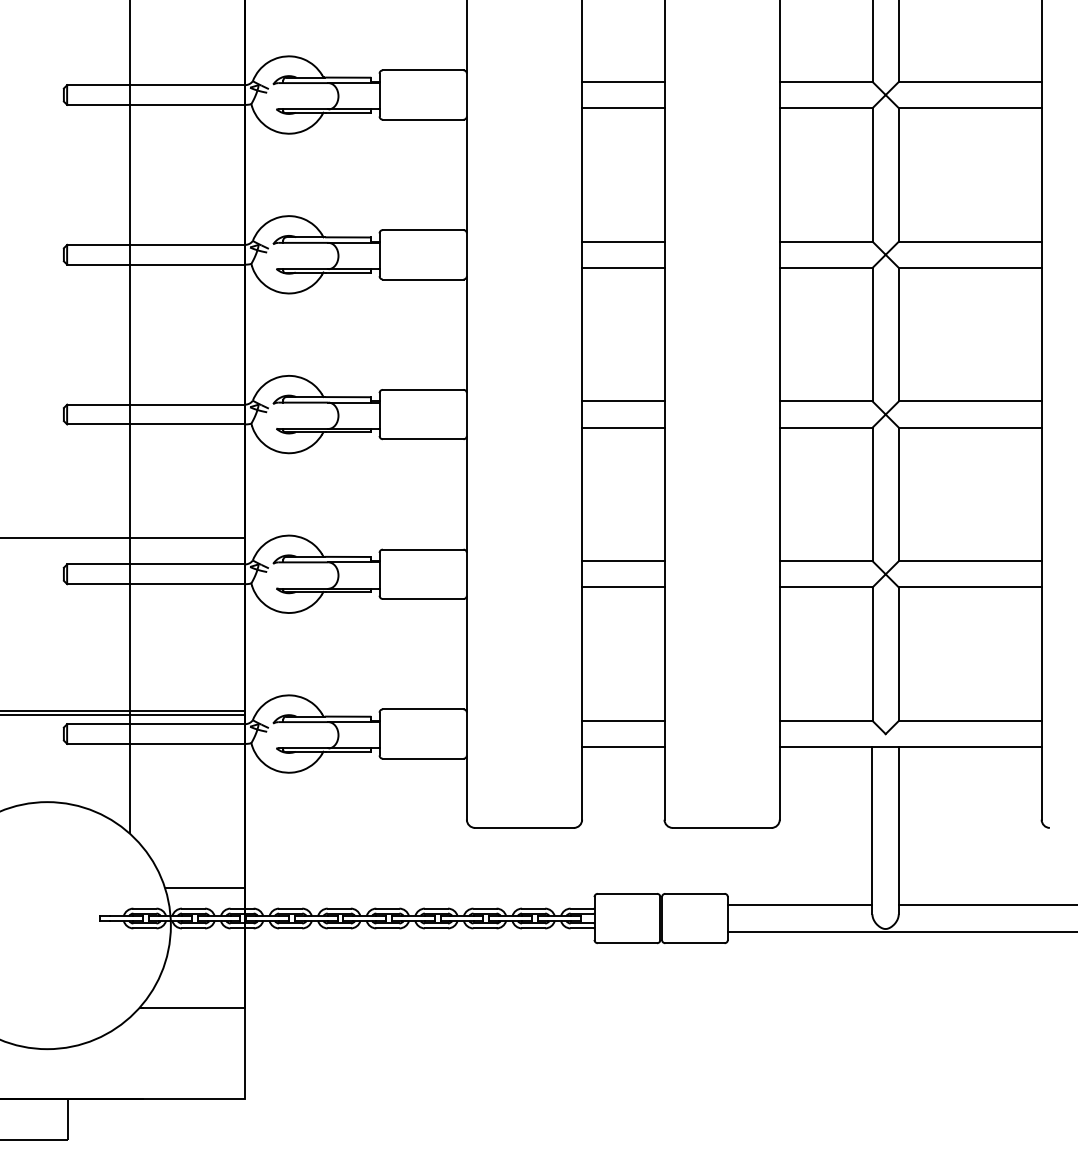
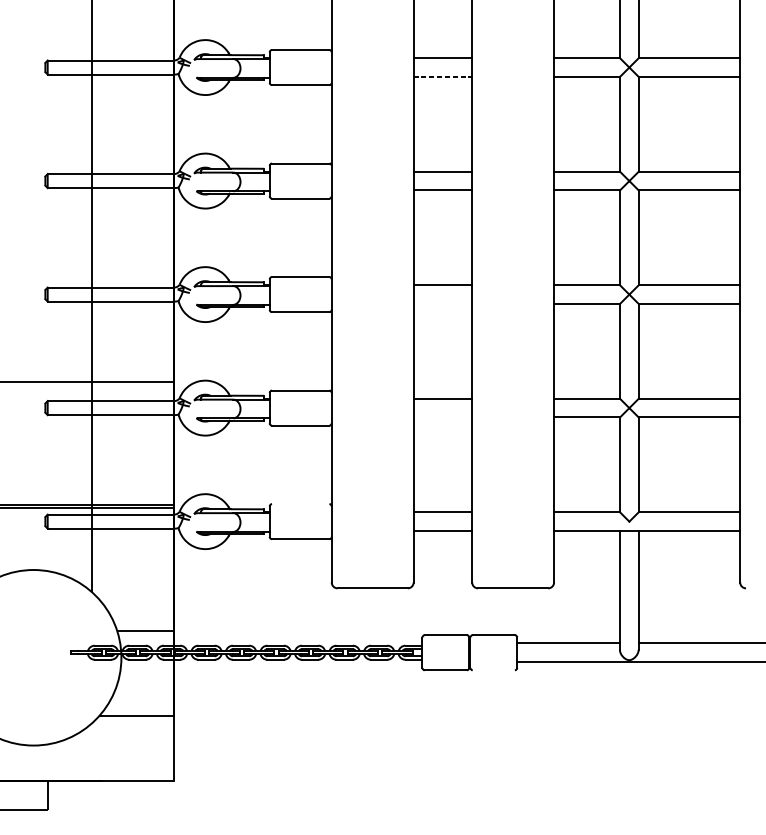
line: (623, 108) -> (443, 77), solid -> dashed
line: (623, 427) -> (443, 303), removed
line: (623, 587) -> (443, 417), removed
line: (422, 709) -> (300, 504), removed
line: (694, 943) -> (493, 670), removed

